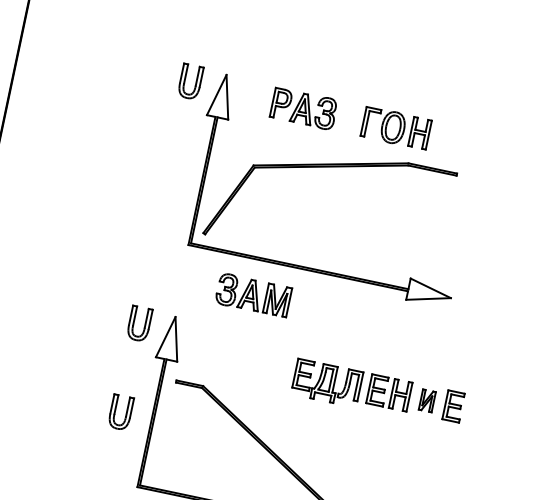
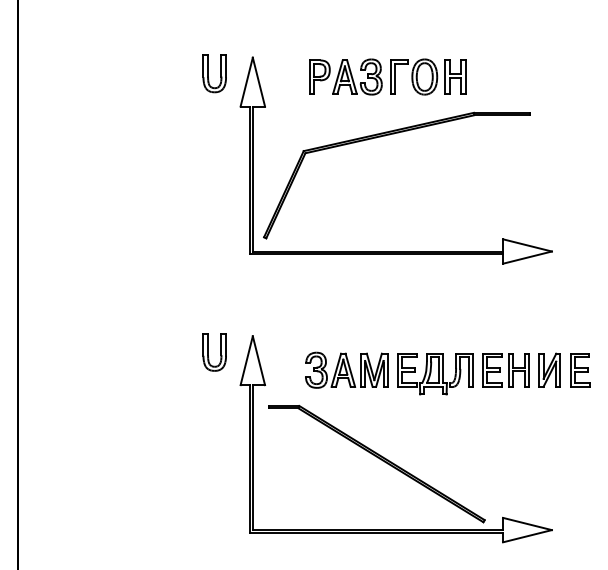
part: (396, 127) -> (428, 76), moved
part: (253, 294) -> (346, 369), moved
part: (427, 400) -> (549, 369), size x1.43
part: (120, 412) -> (214, 454), removed

